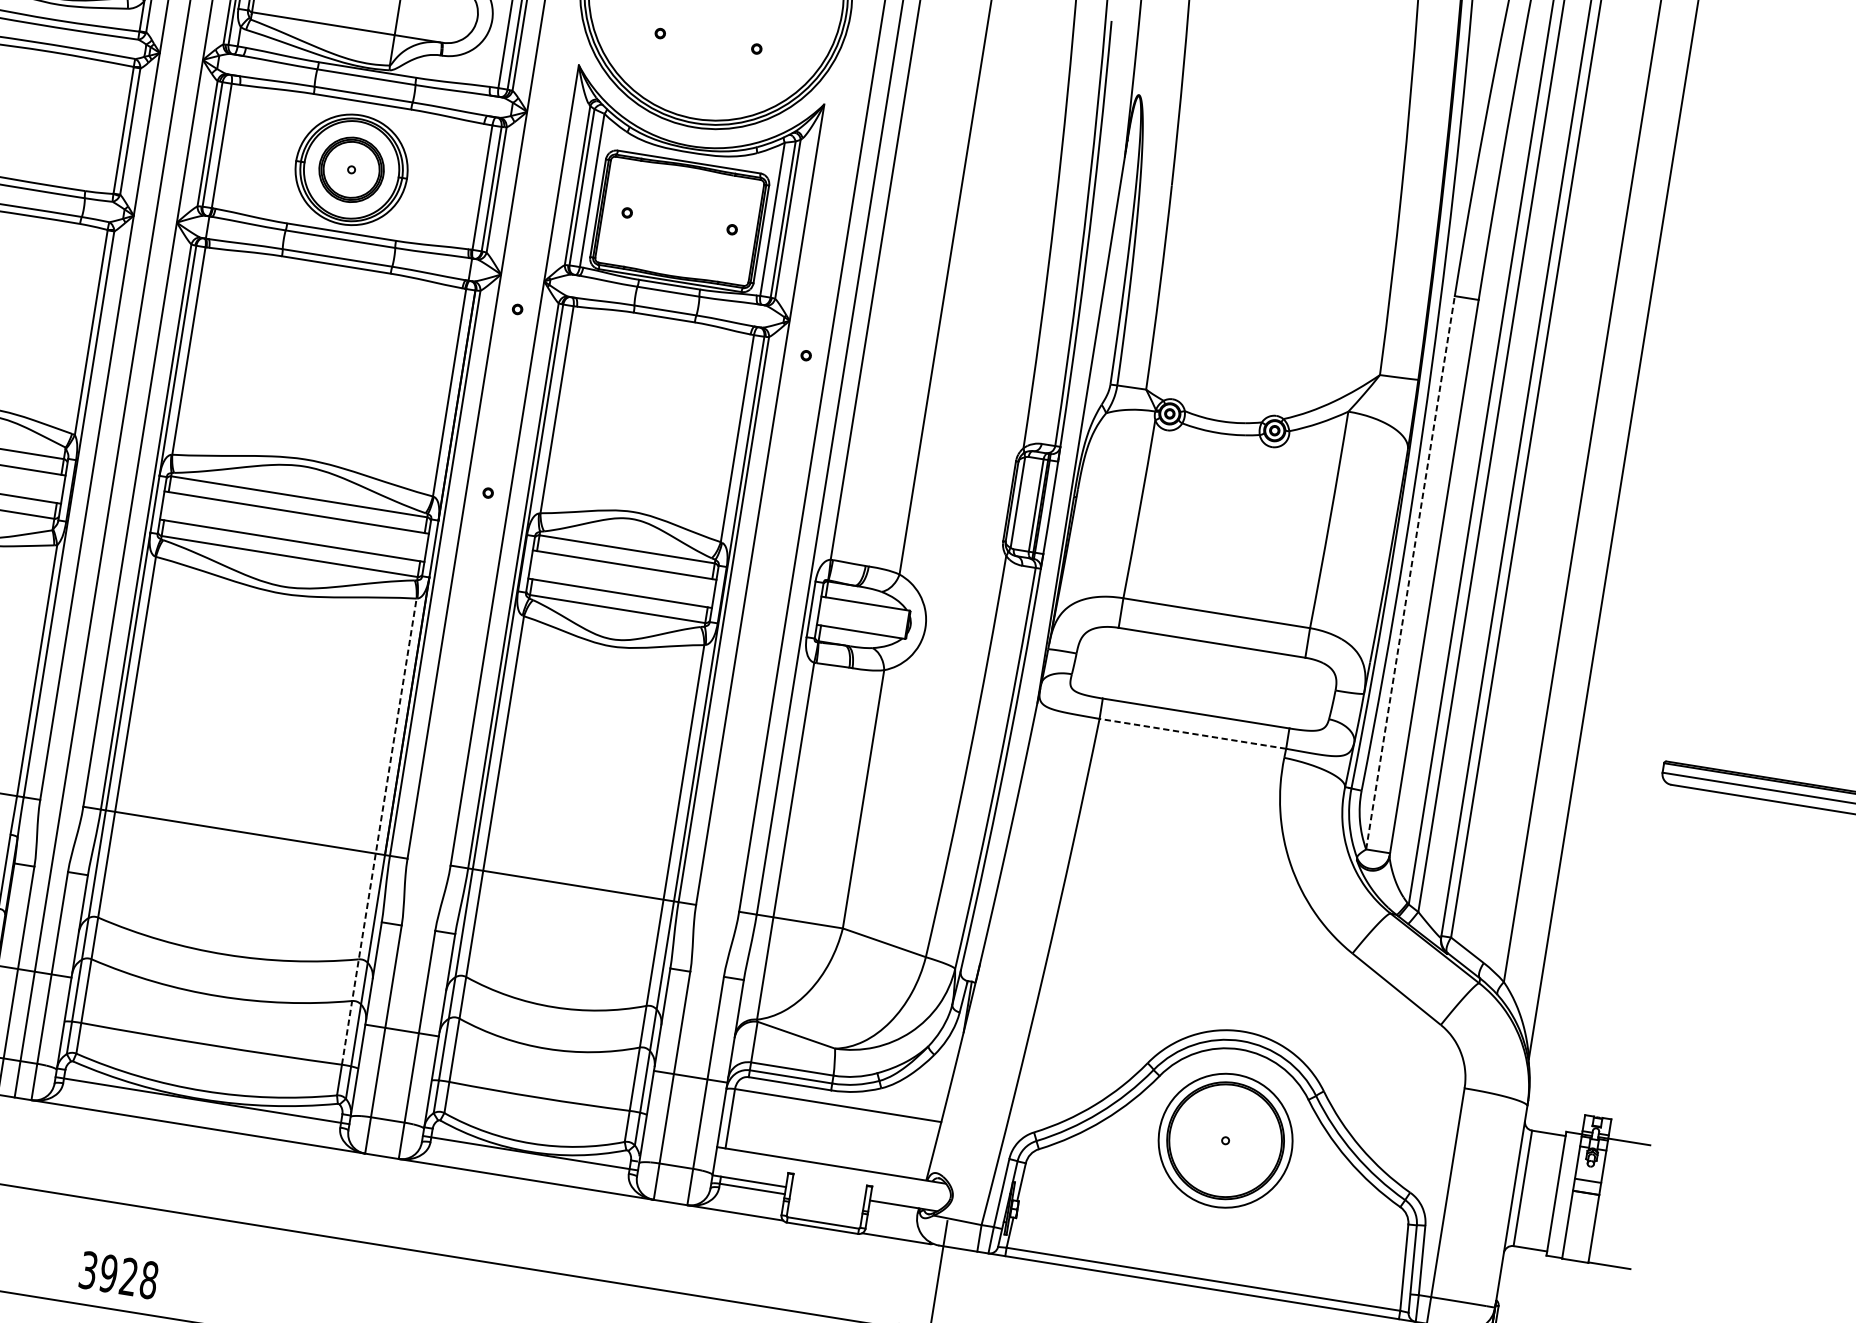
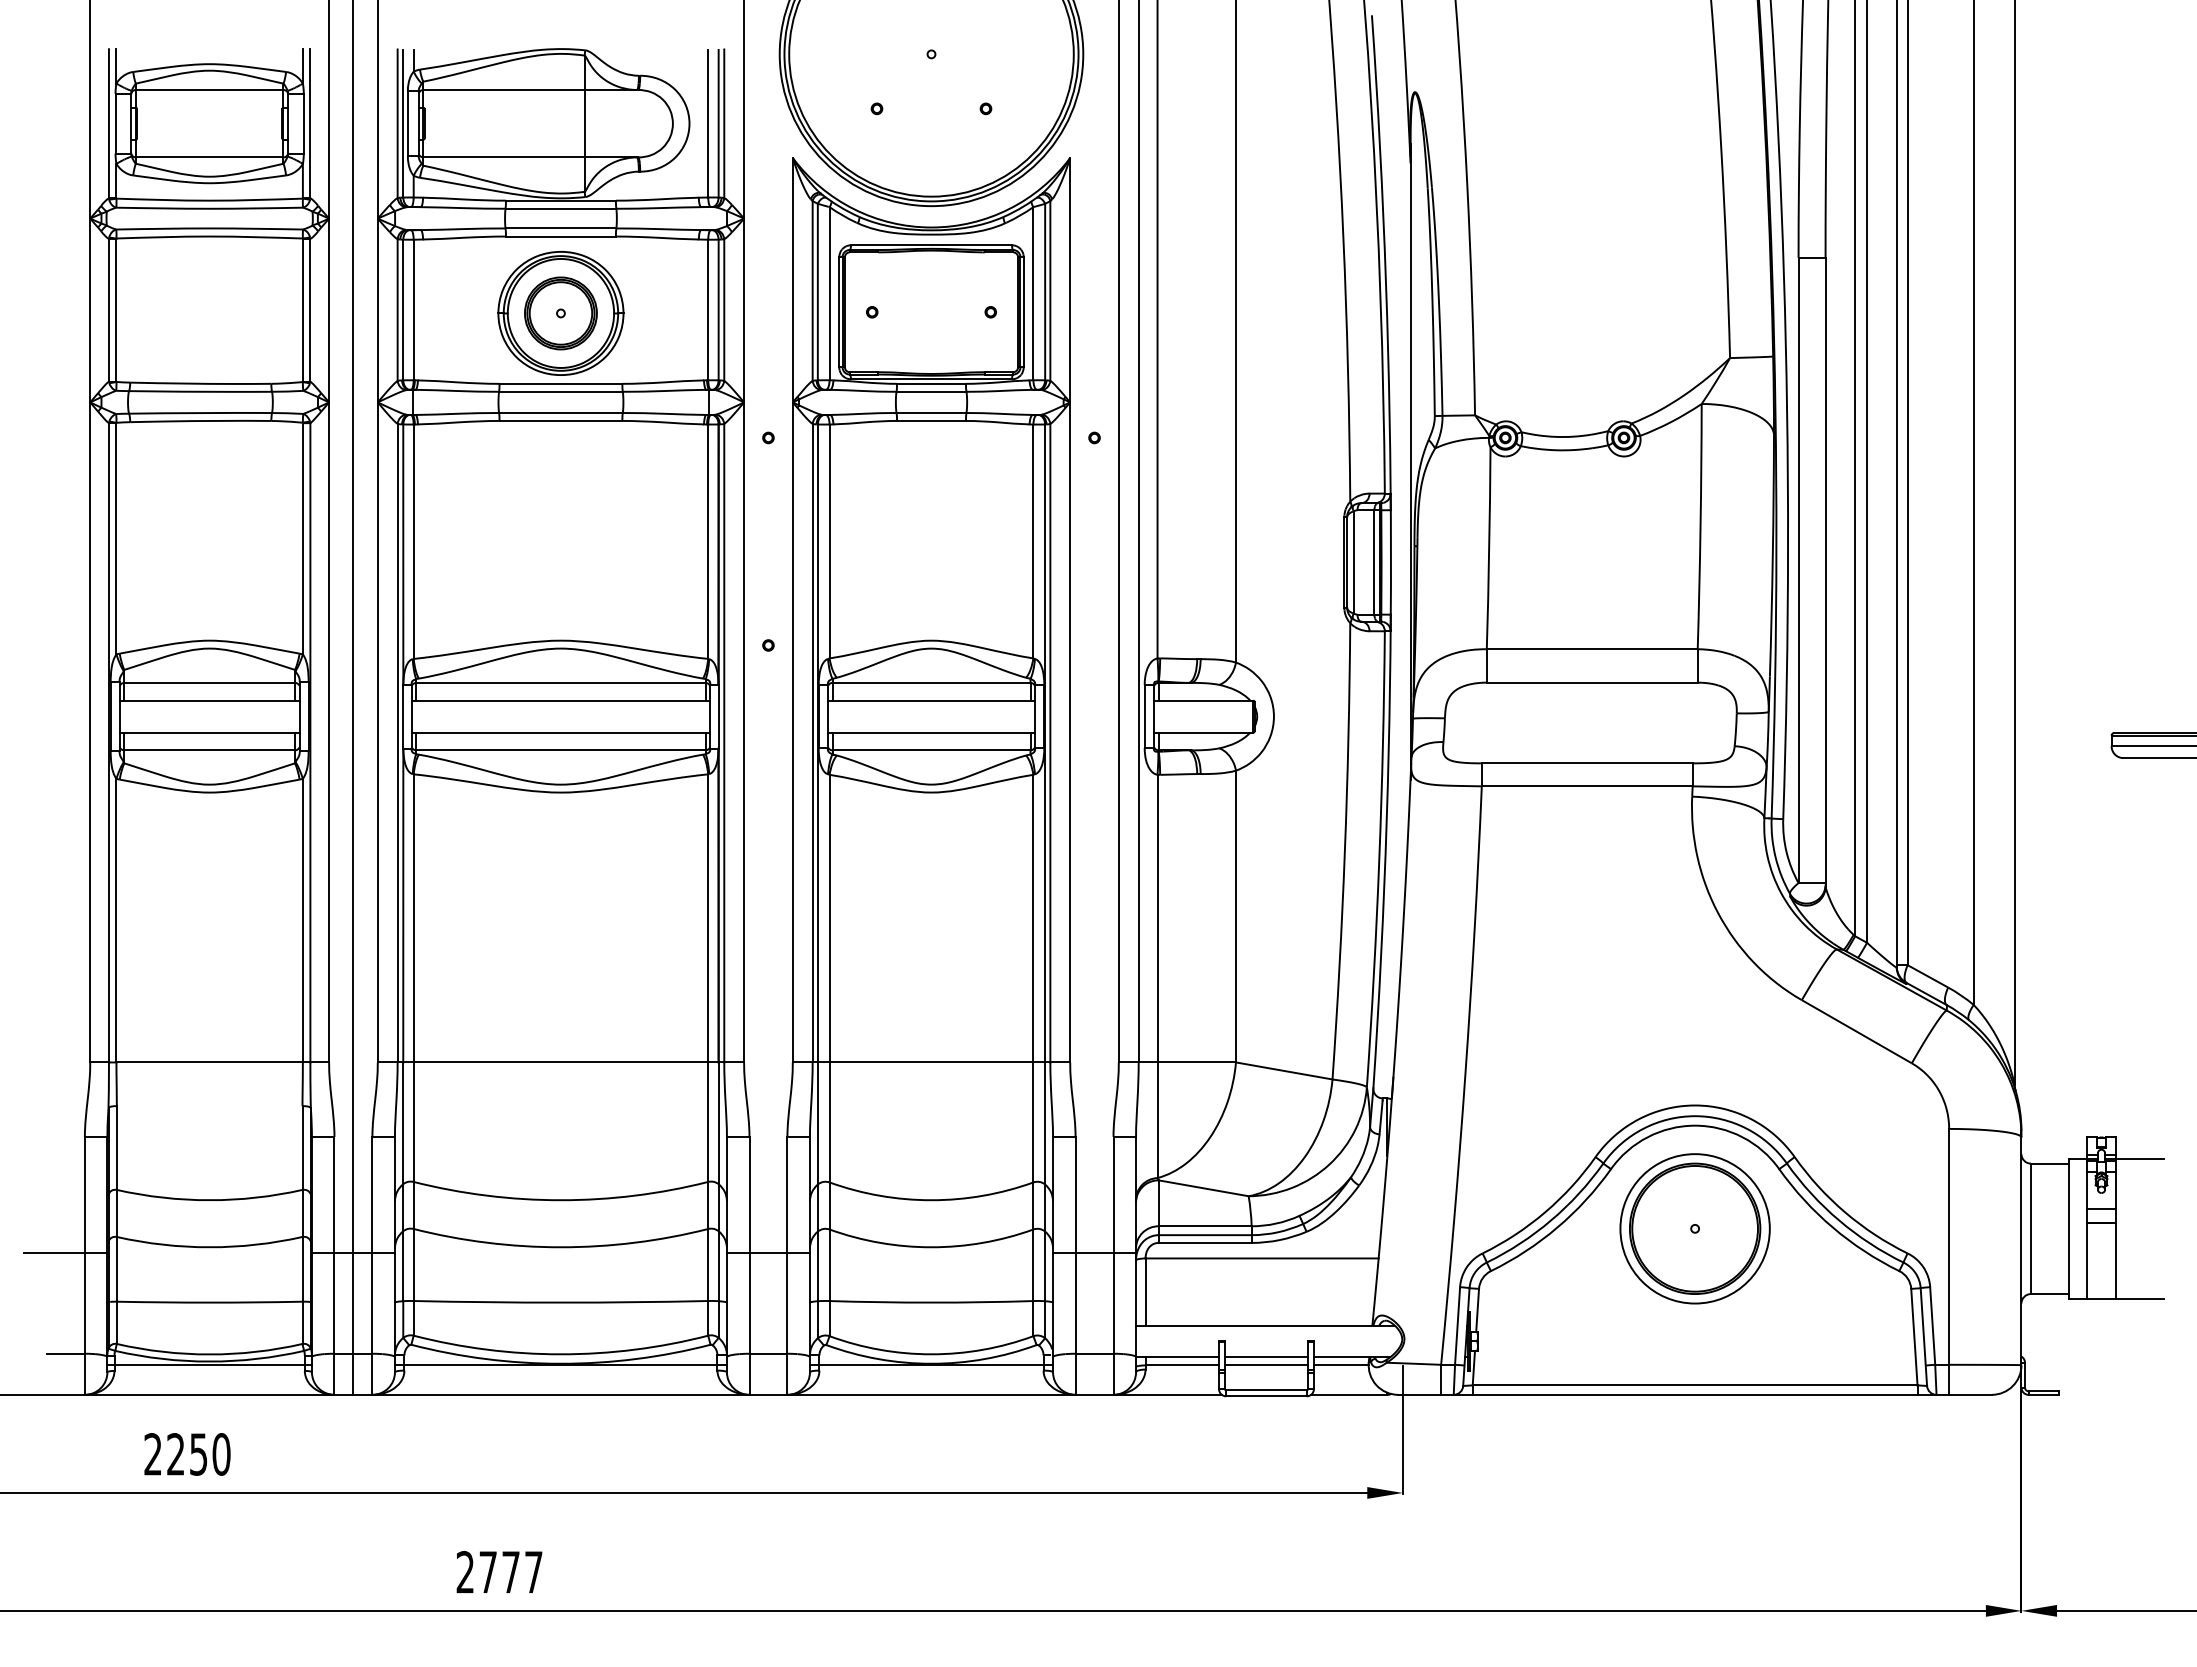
line: (1410, 572) -> (1798, 570), dashed -> solid
line: (1192, 733) -> (1586, 786), dashed -> solid
line: (379, 831) -> (708, 1037), dashed -> solid
line: (827, 1193) -> (1265, 1357), added
line: (826, 1200) -> (1265, 1365), added
line: (892, 1211) -> (1340, 1365), added
text: (118, 1274) -> (499, 1571), 3928 -> 2777

